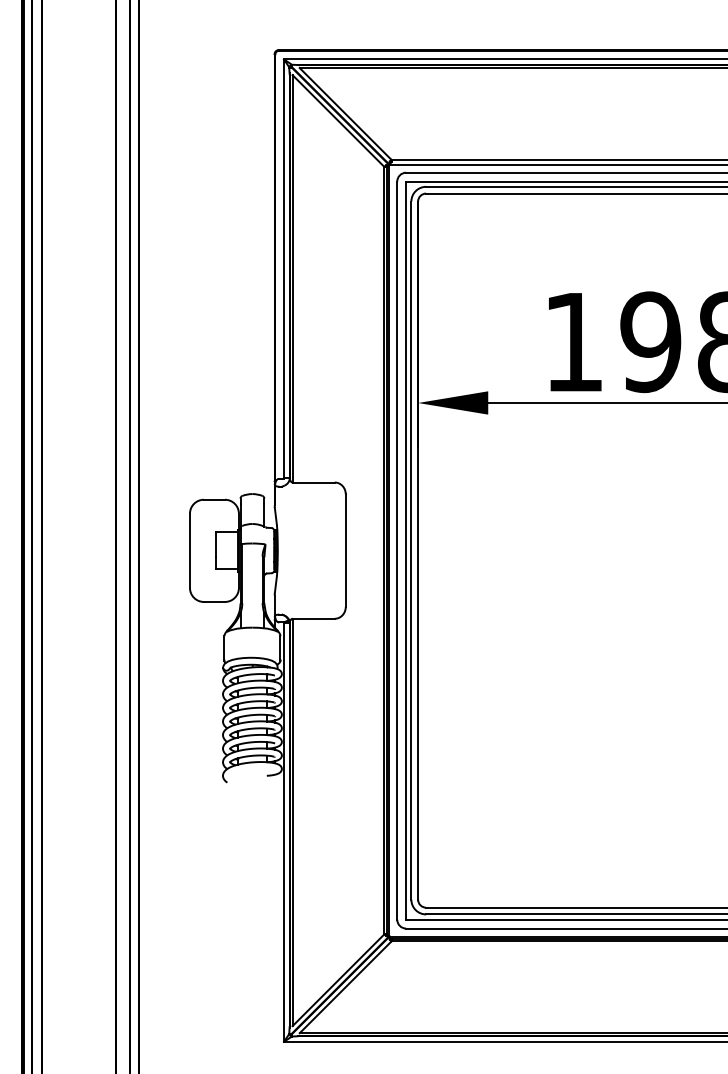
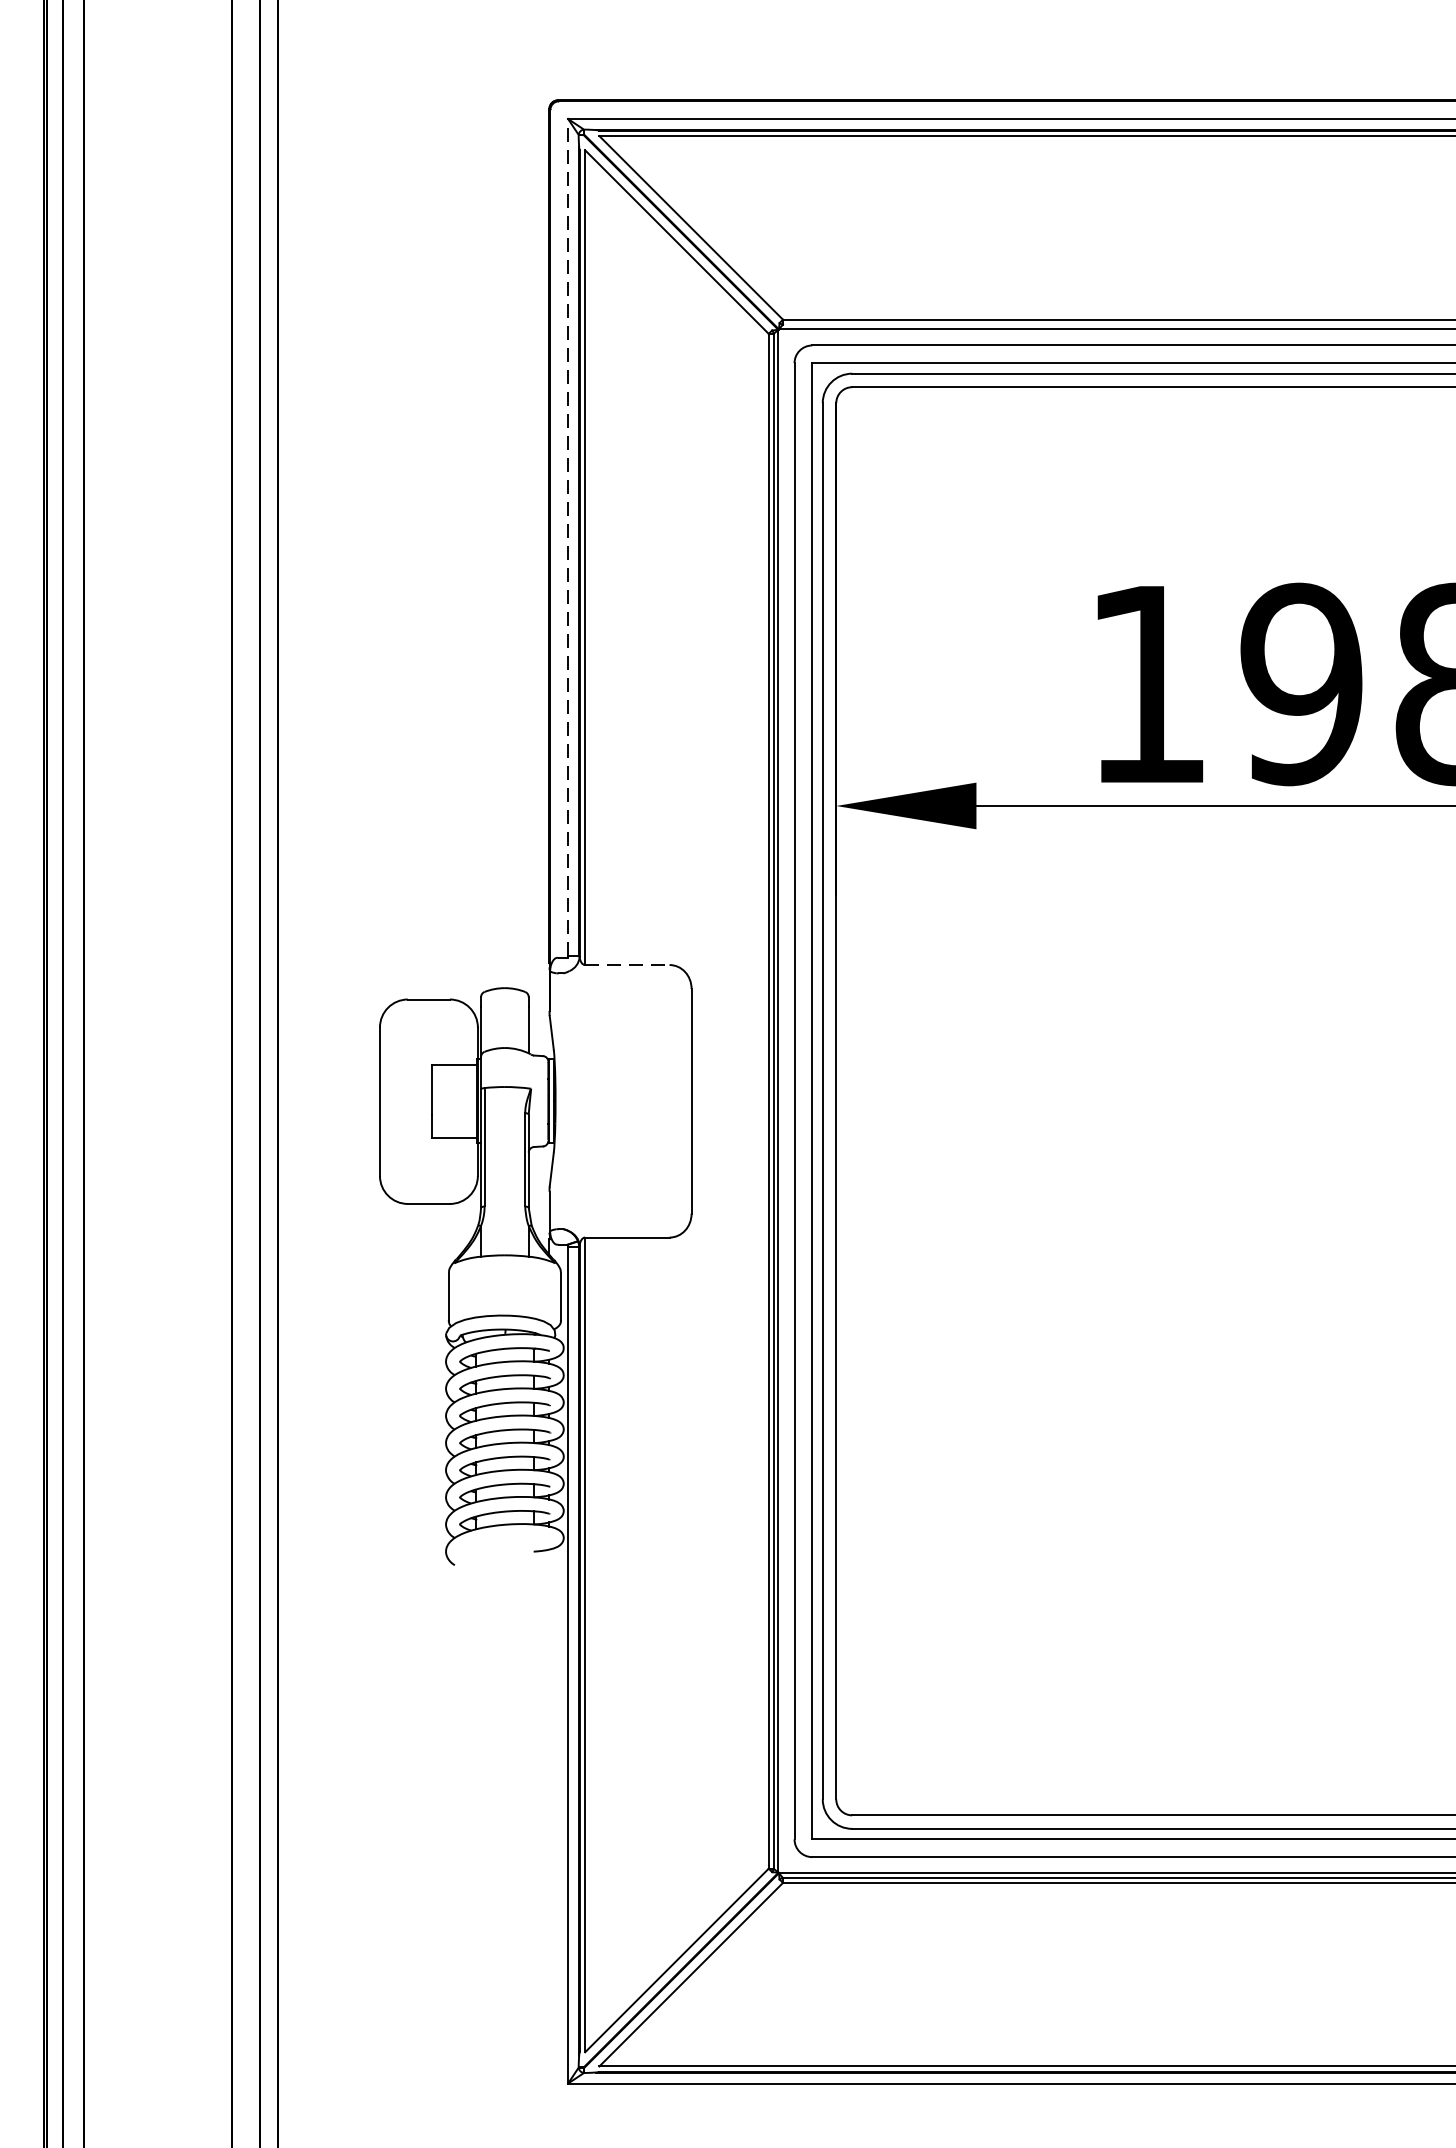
line: (284, 268) -> (569, 537), solid -> dashed
line: (314, 482) -> (629, 965), solid -> dashed

